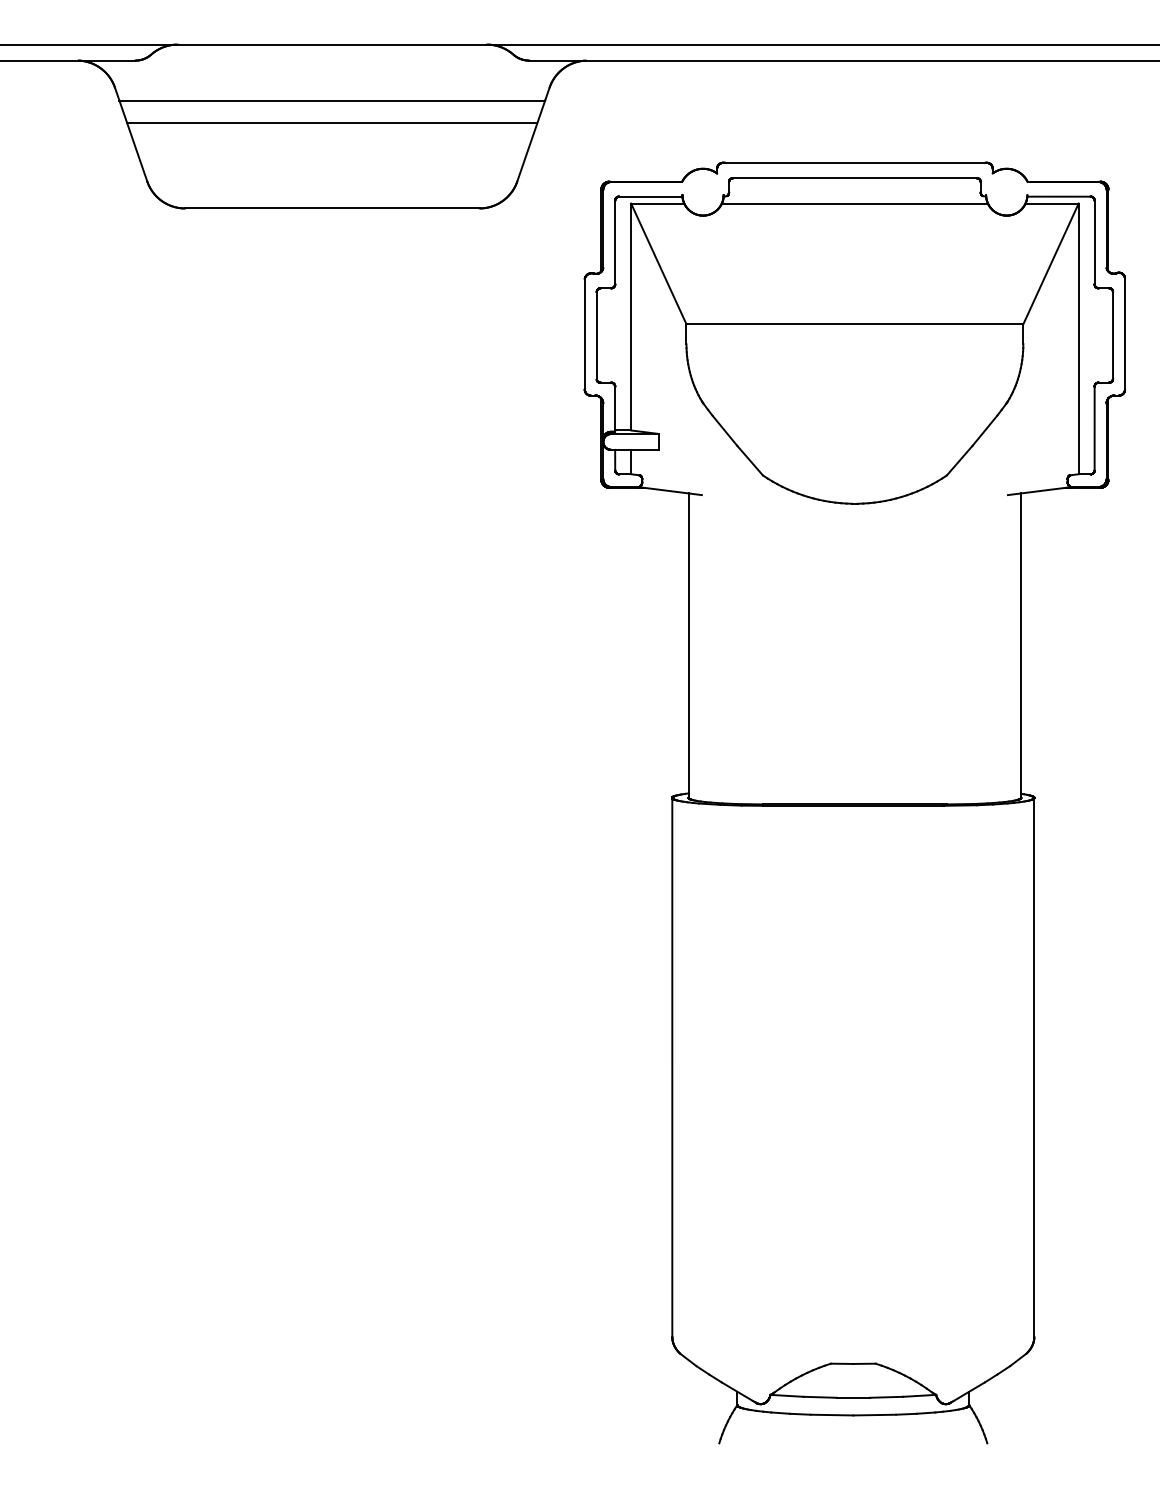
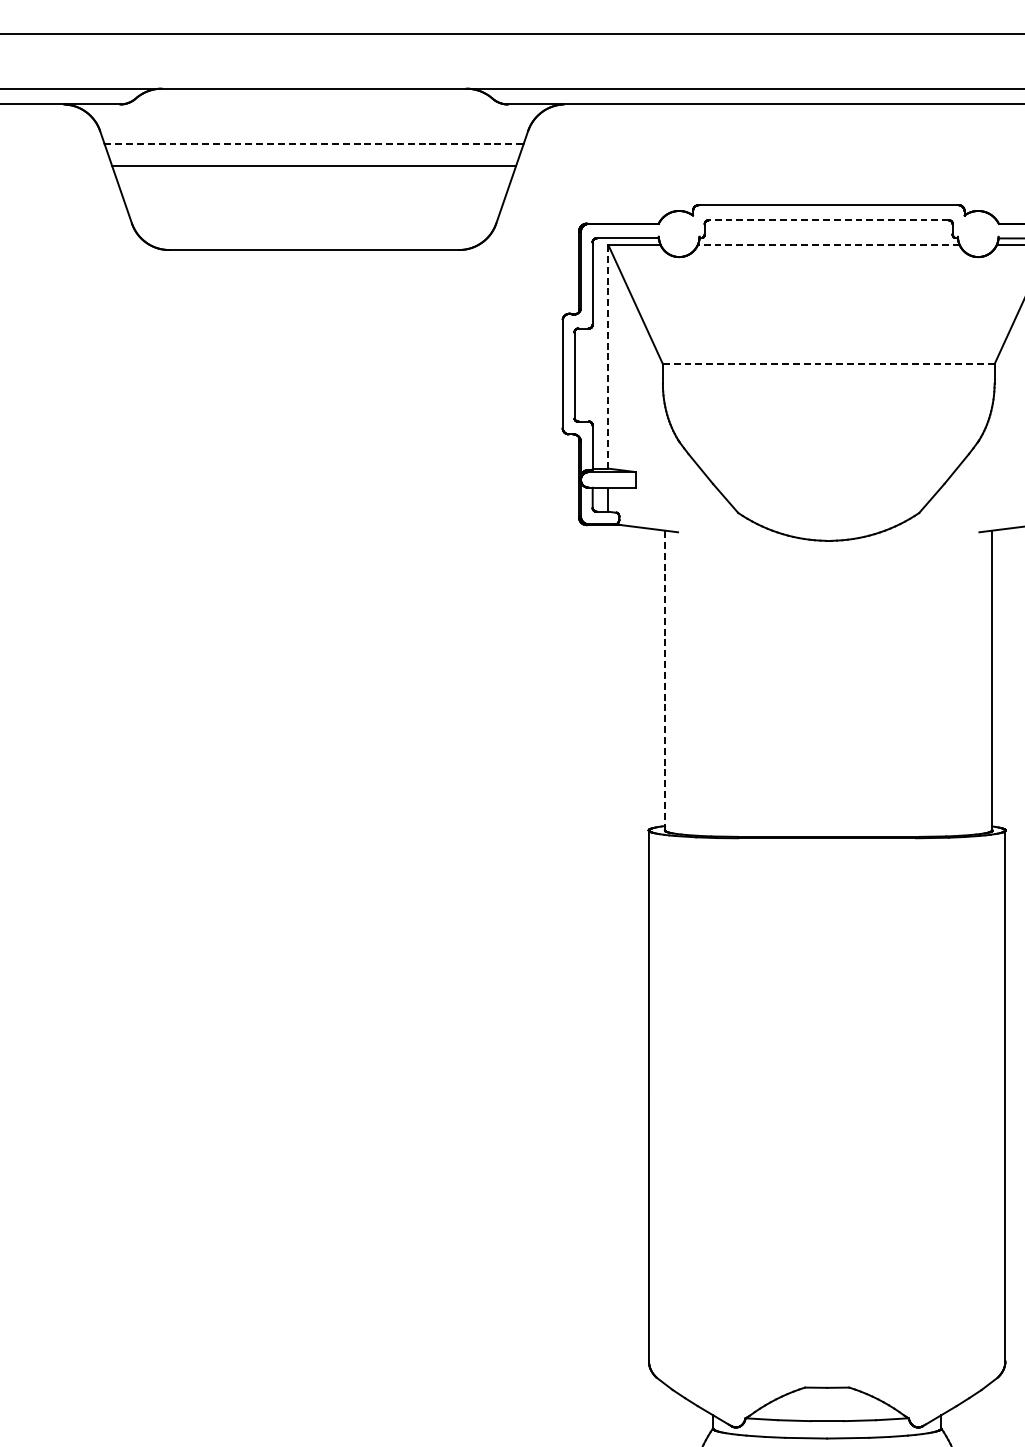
line: (332, 100) -> (314, 143), solid -> dashed
line: (854, 178) -> (828, 220), solid -> dashed
line: (854, 203) -> (828, 245), solid -> dashed
line: (631, 316) -> (608, 356), solid -> dashed
line: (855, 324) -> (829, 364), solid -> dashed
line: (688, 645) -> (664, 680), solid -> dashed

